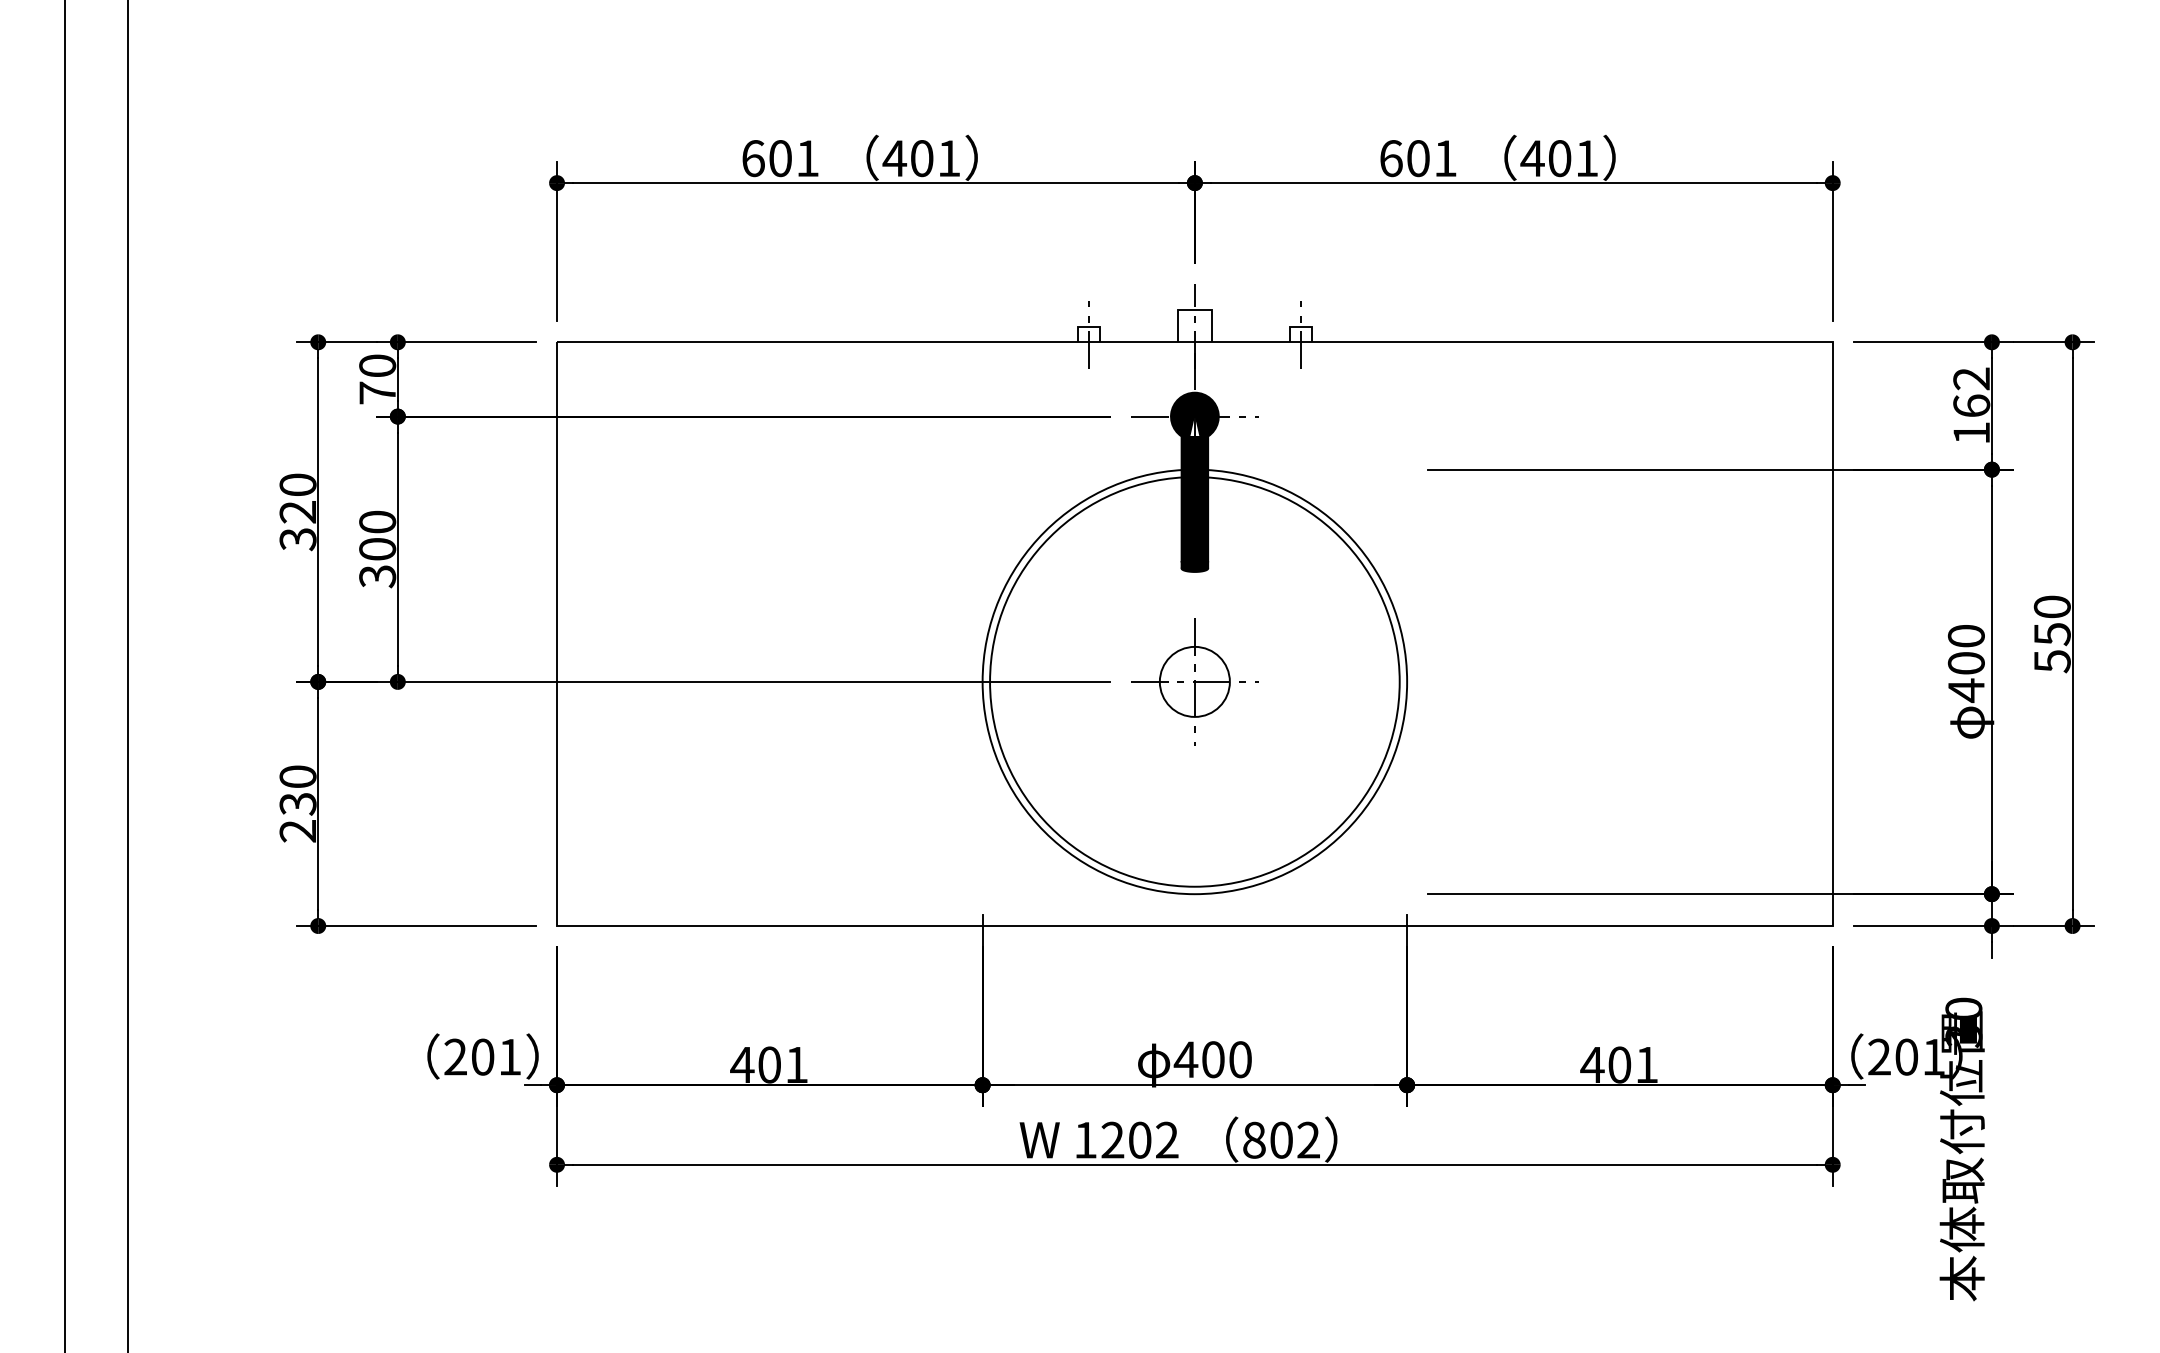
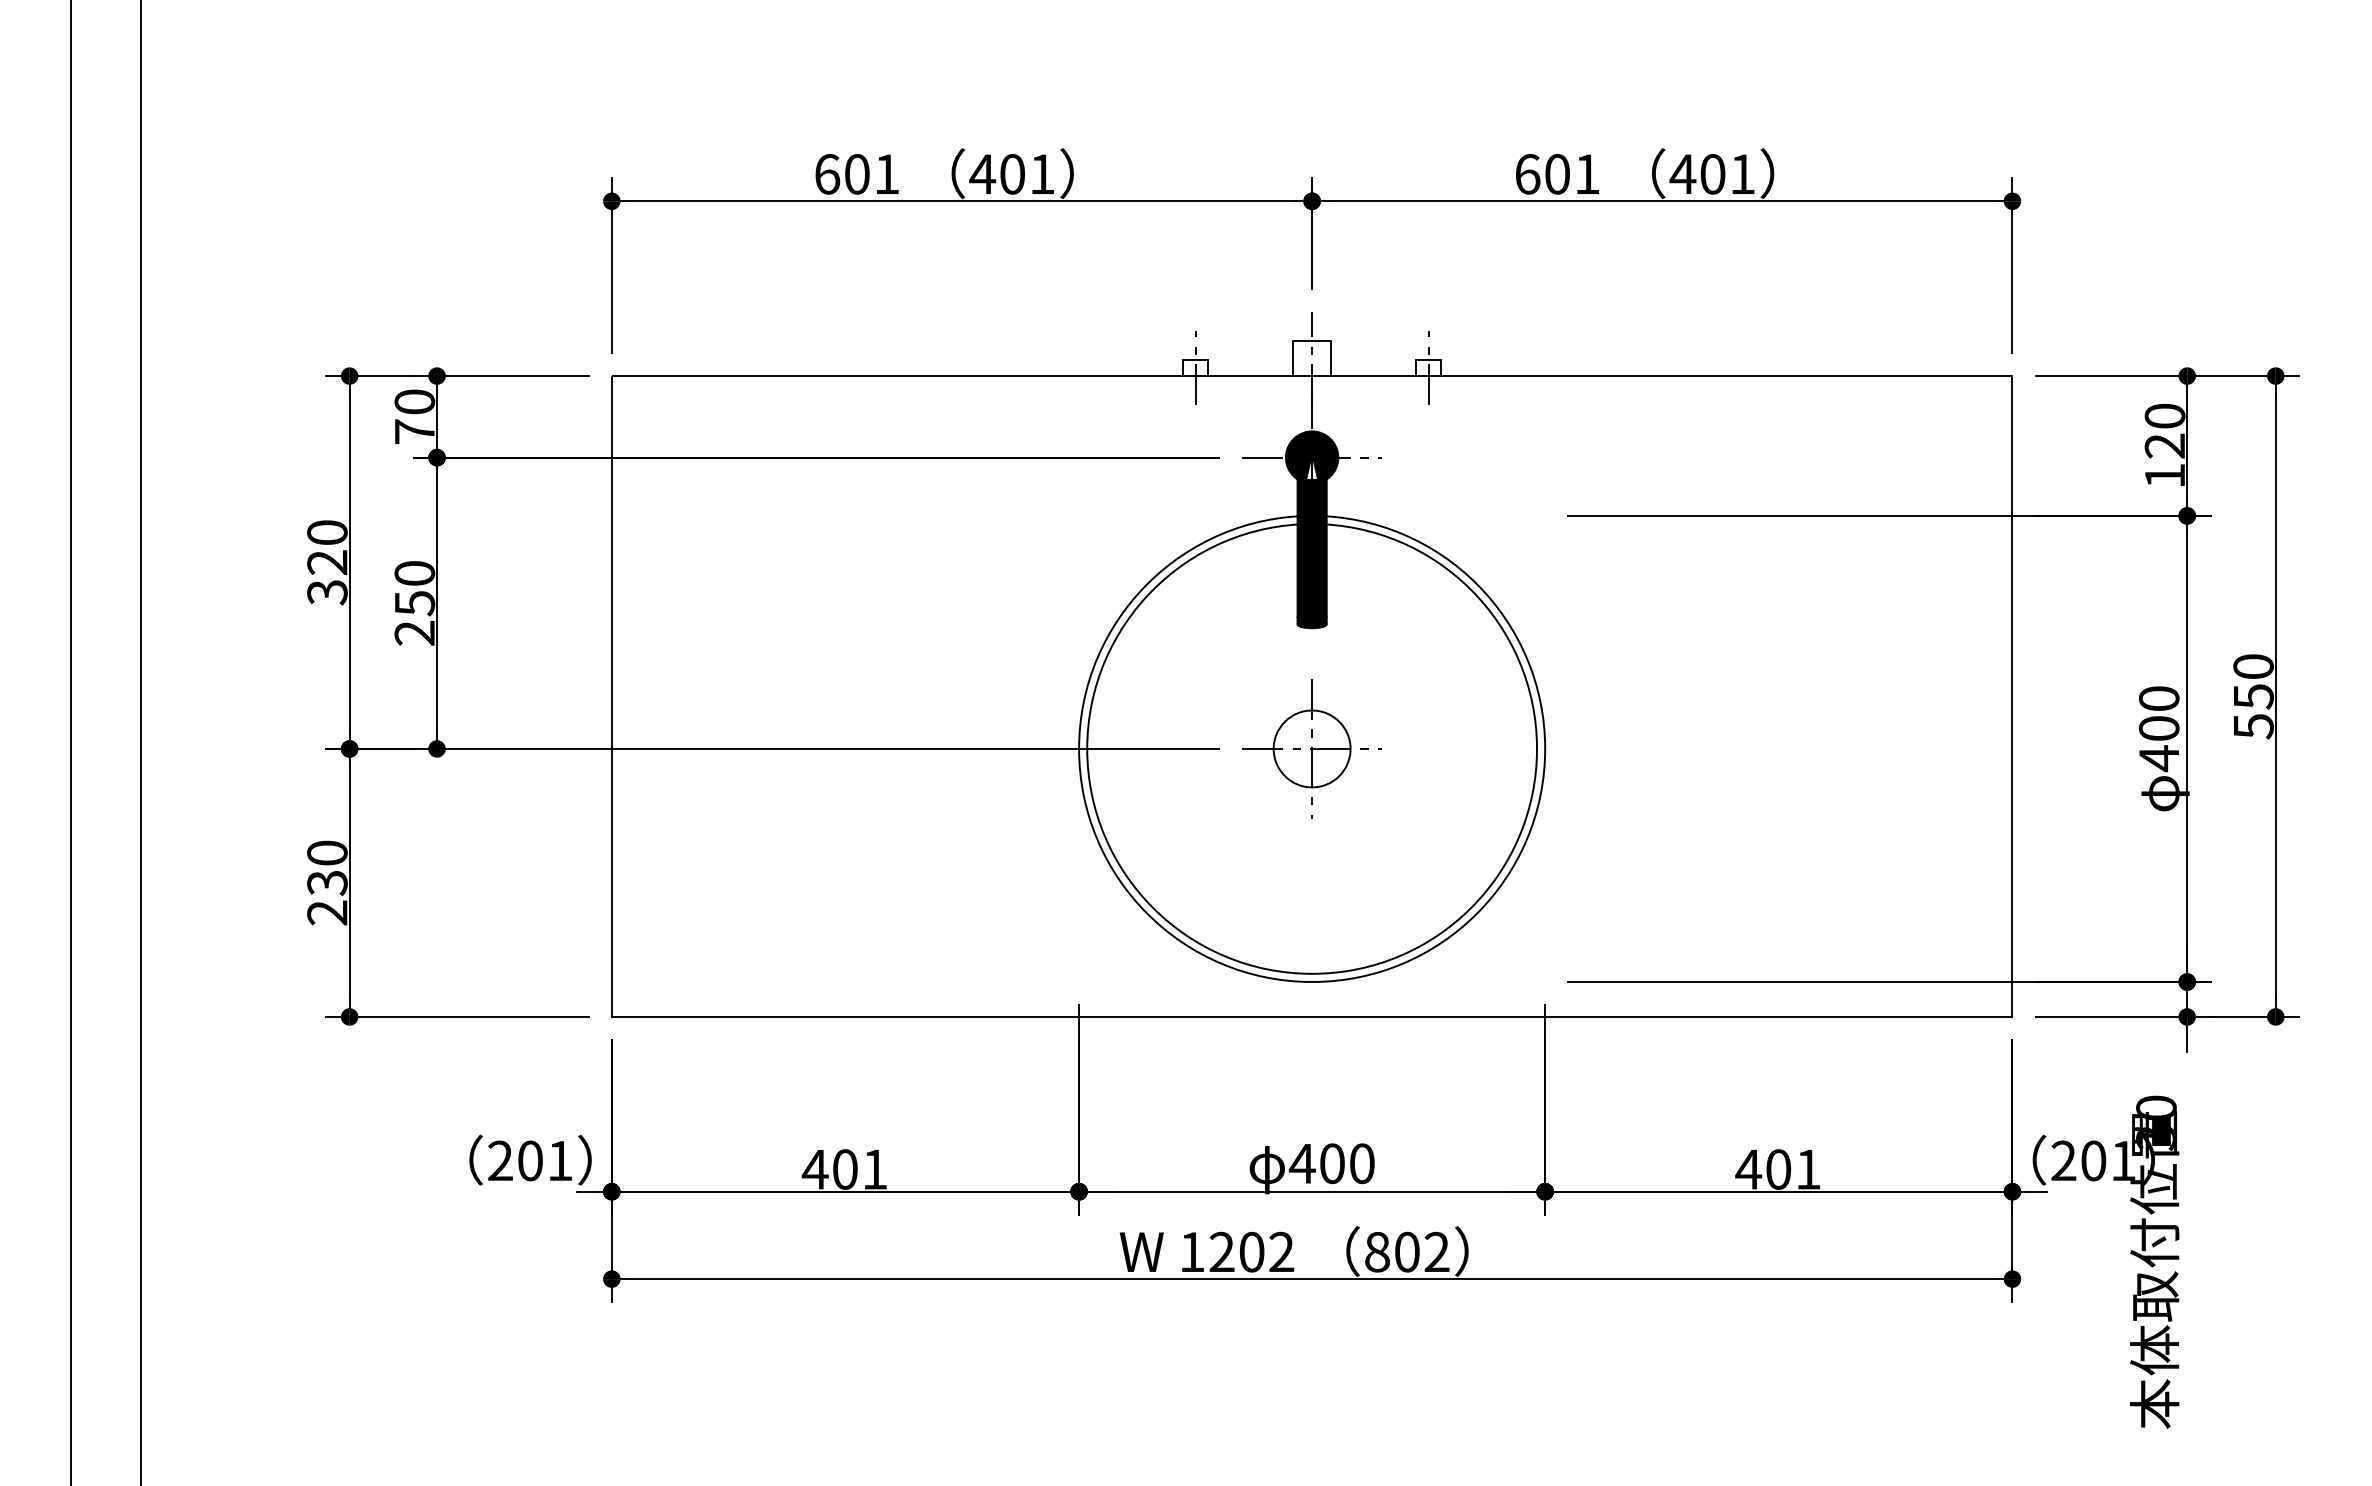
text: (1971, 391) -> (2164, 430), 162 -> 120
text: (377, 563) -> (414, 618), 300 -> 250

